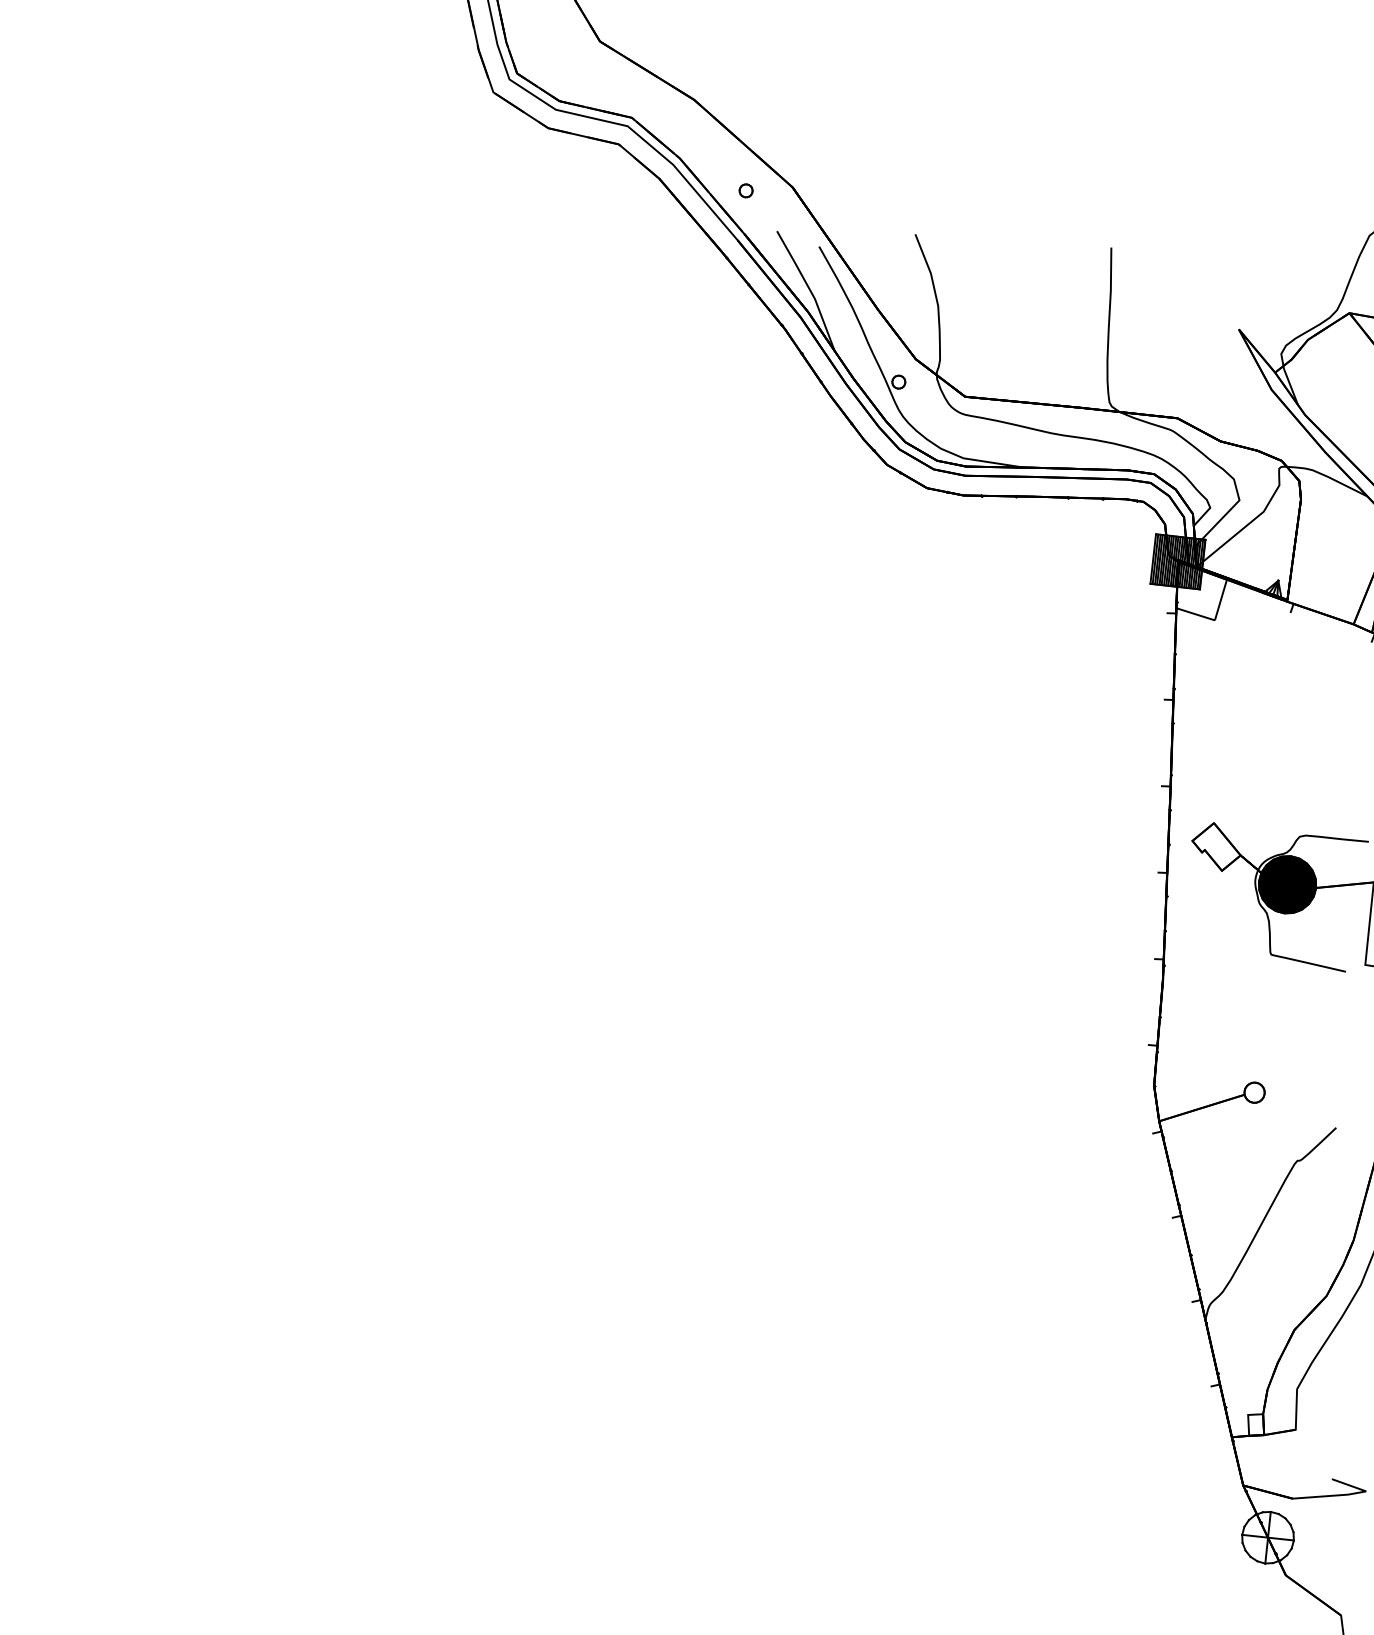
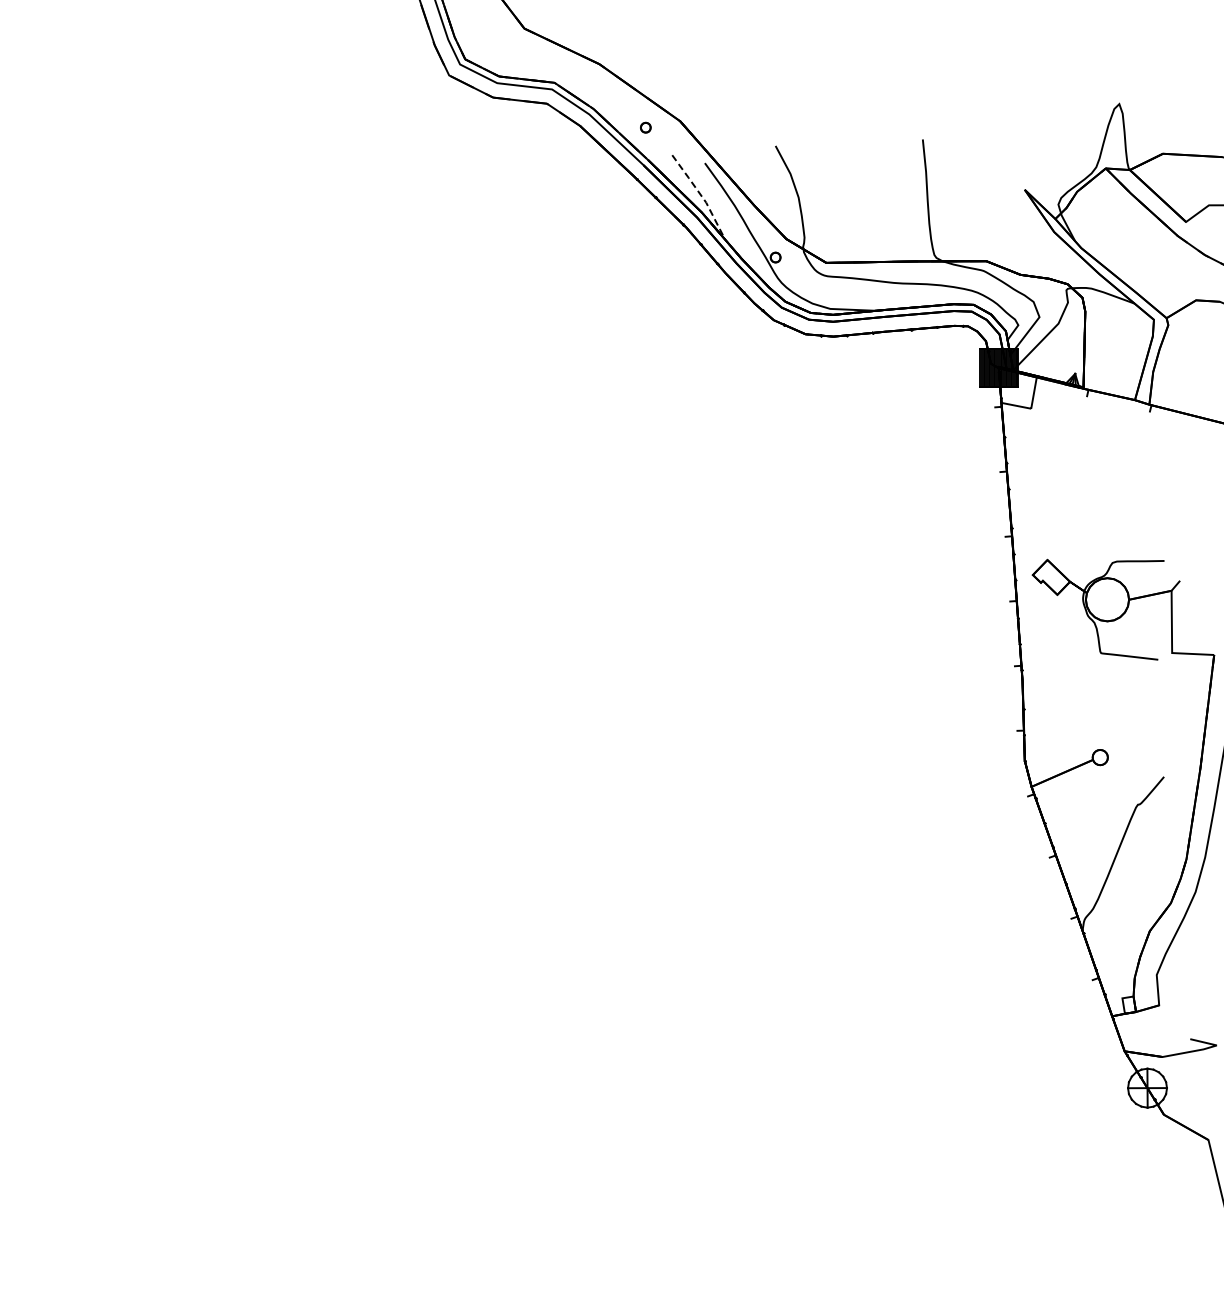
line: (809, 288) -> (701, 195), solid -> dashed
fill: (1287, 884) -> (1107, 599), removed

